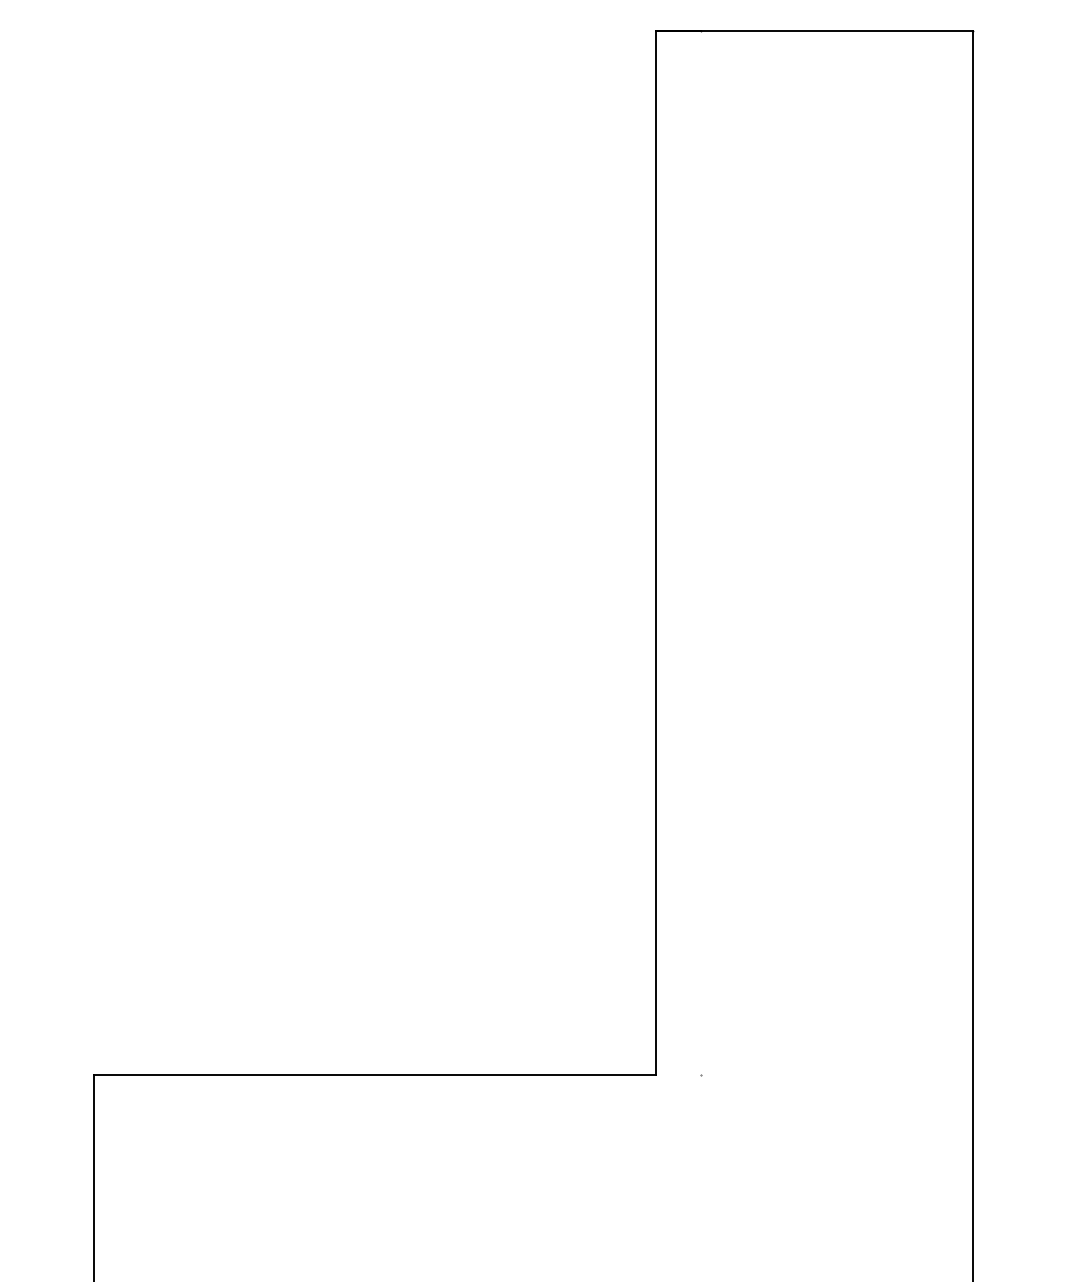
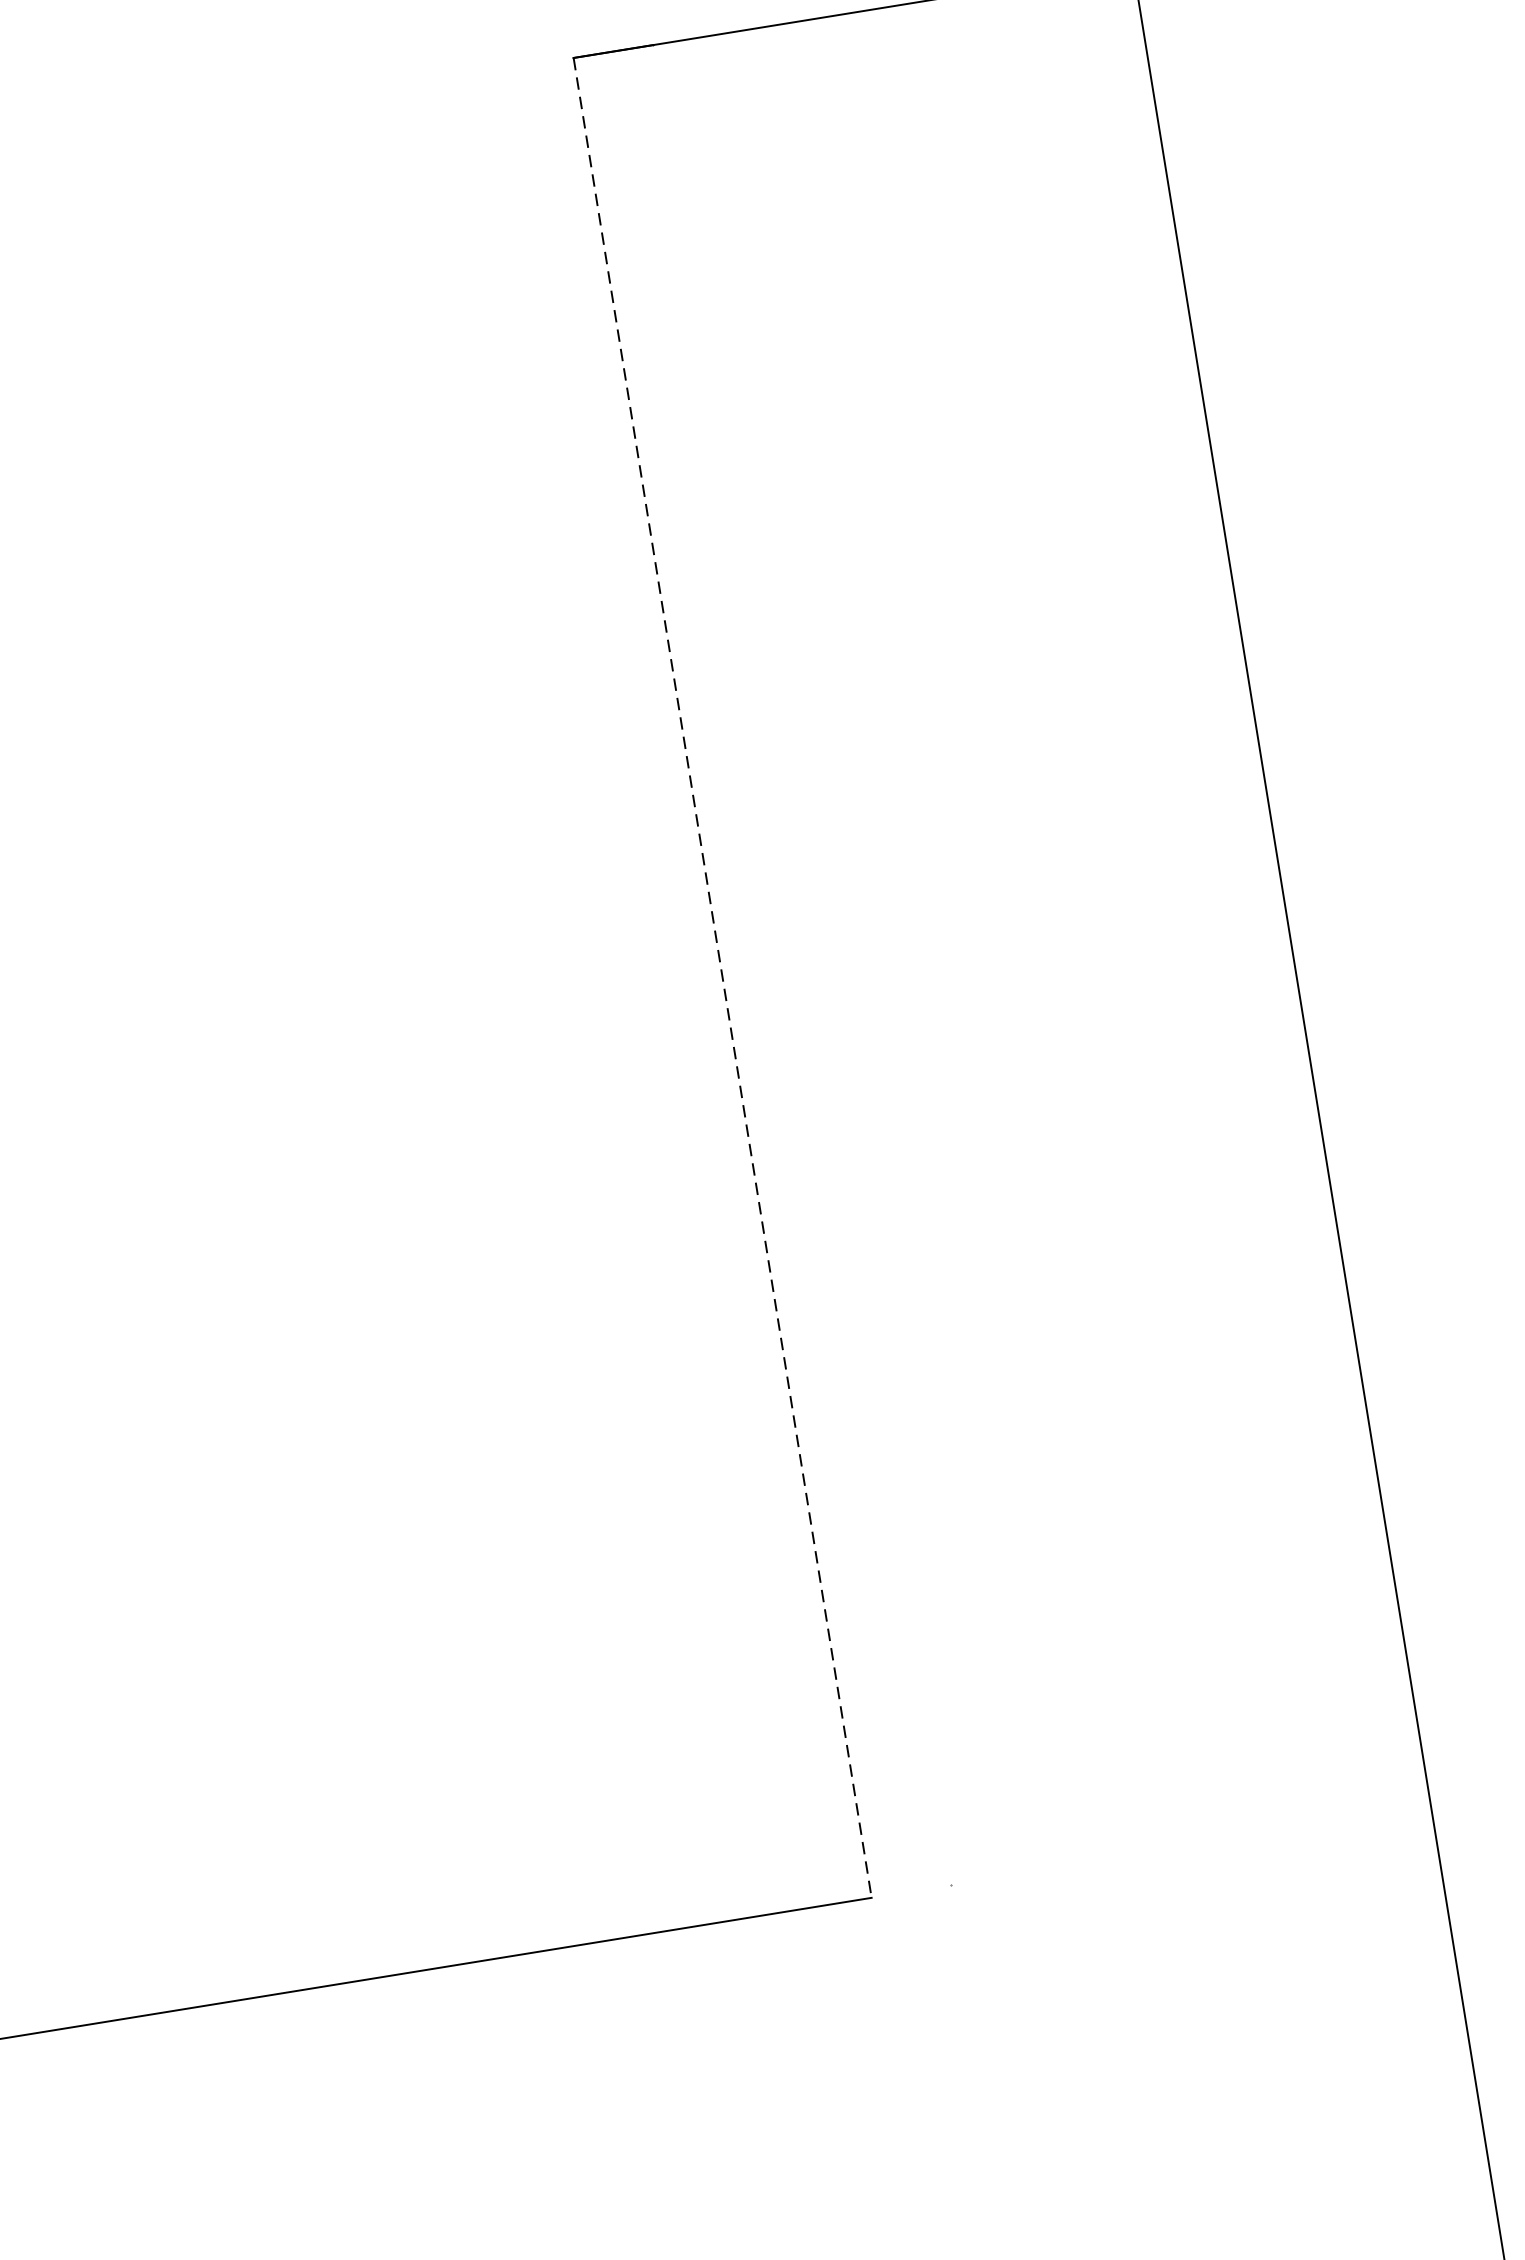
line: (655, 553) -> (722, 978), solid -> dashed

